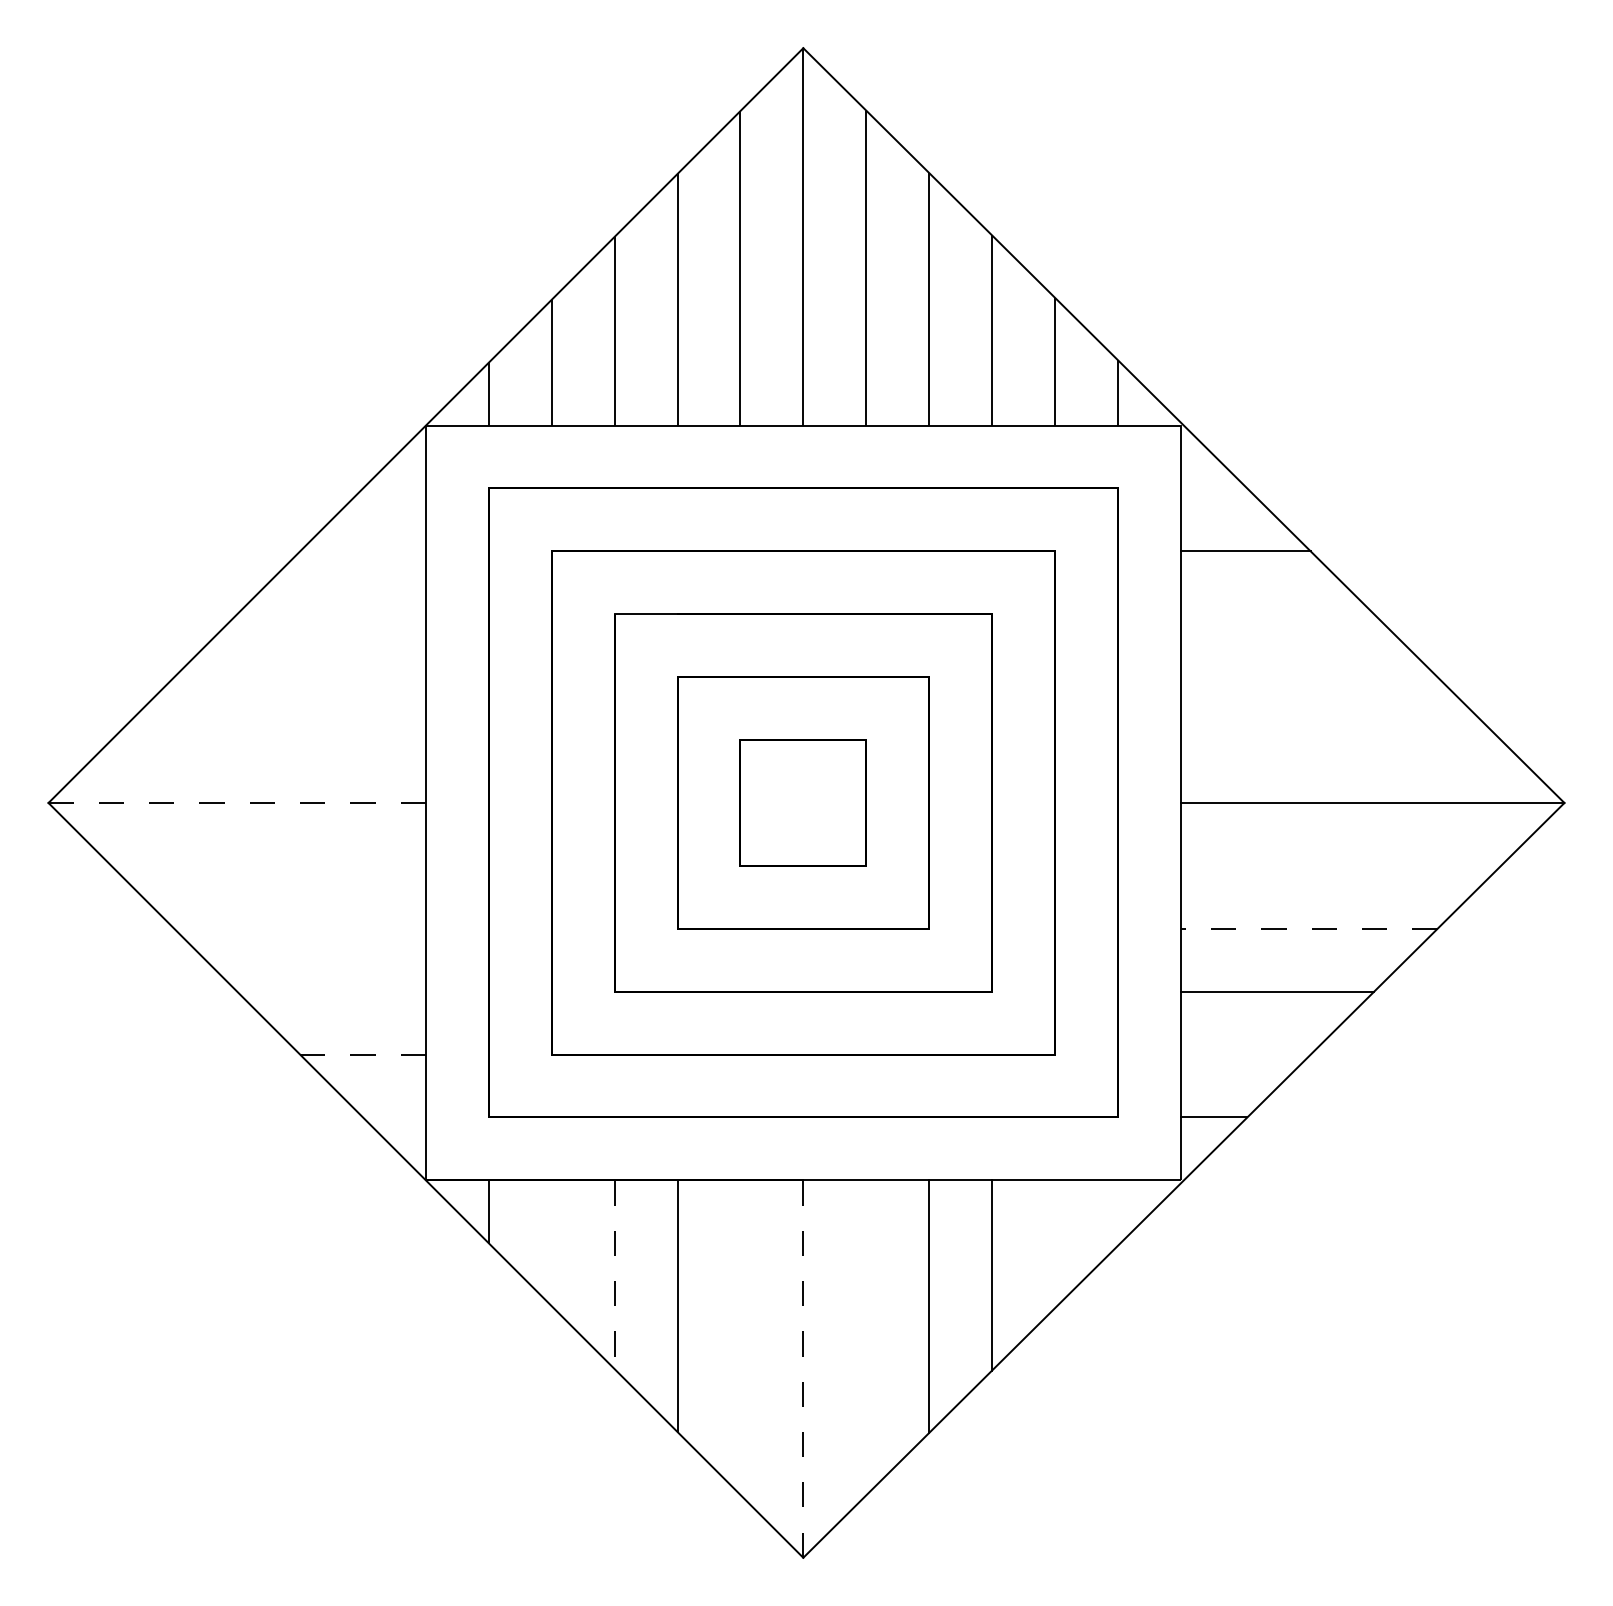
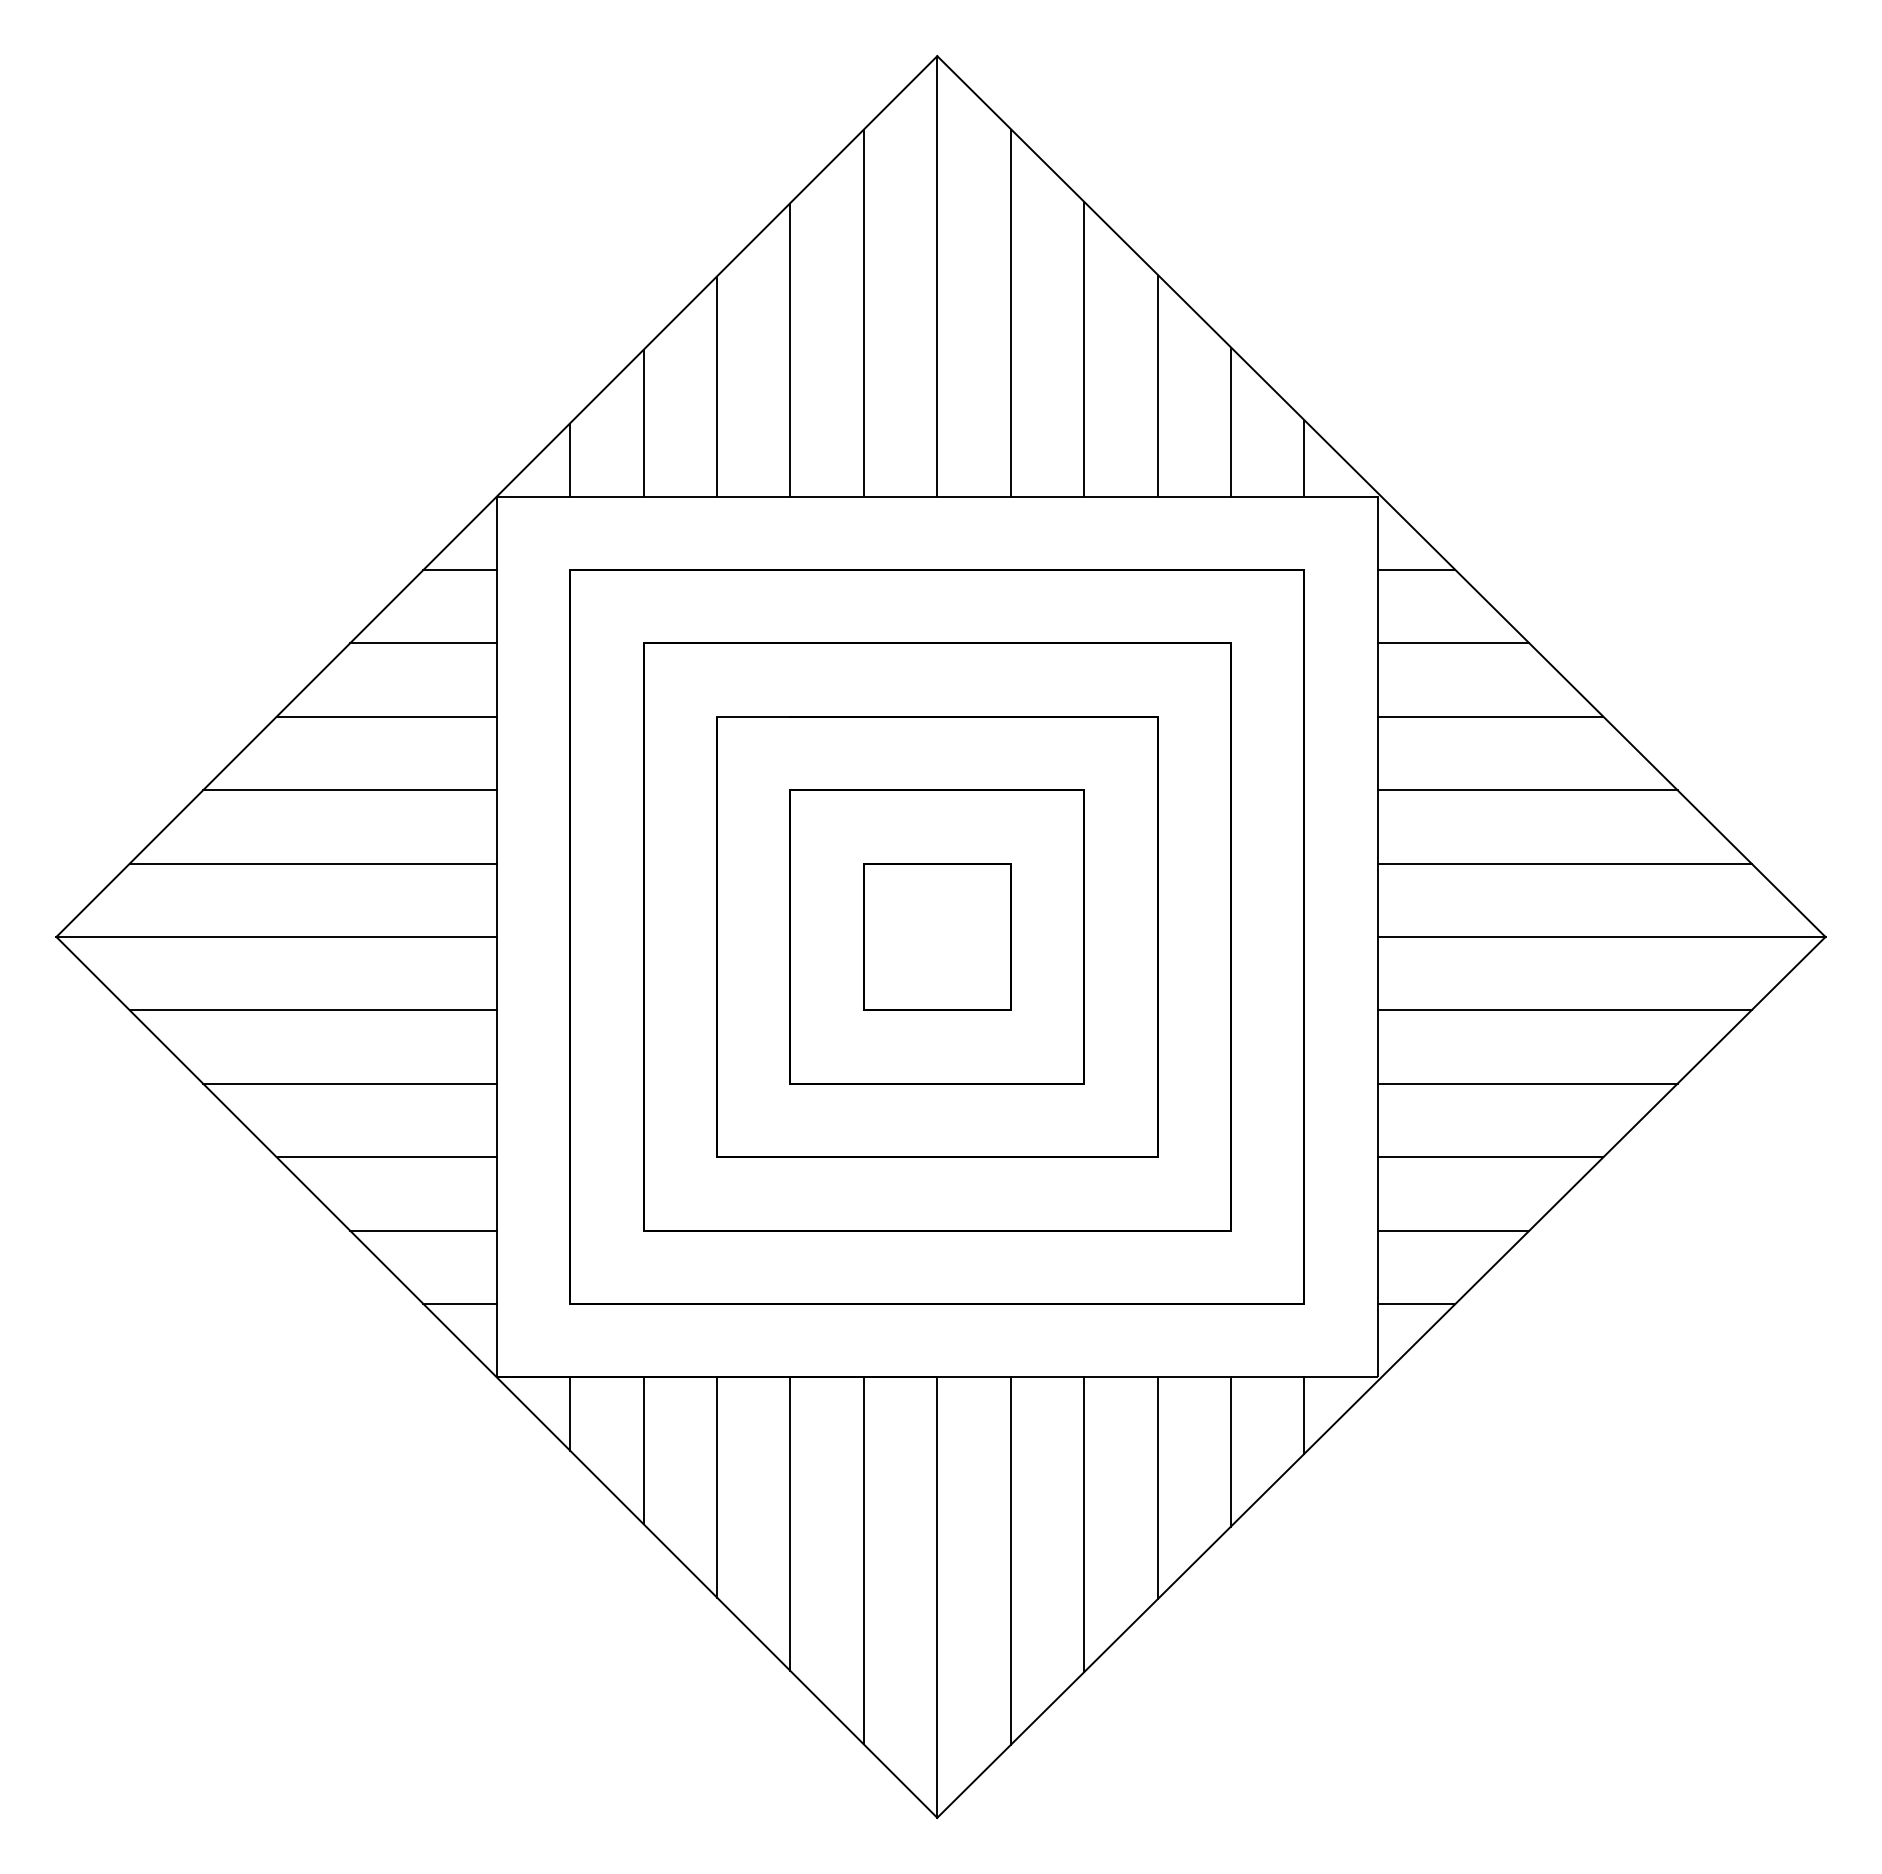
line: (393, 488) -> (459, 569), added
line: (1213, 488) -> (1416, 569), added
line: (363, 551) -> (423, 643), added
line: (331, 614) -> (386, 716), added
line: (1277, 614) -> (1490, 716), added
line: (299, 677) -> (349, 790), added
line: (1309, 677) -> (1527, 790), added
line: (267, 740) -> (312, 863), added
line: (1340, 740) -> (1564, 863), added
line: (237, 803) -> (276, 937), dashed -> solid
line: (267, 865) -> (312, 1010), added
line: (1340, 865) -> (1564, 1010), added
line: (299, 928) -> (349, 1083), added
line: (1309, 928) -> (1527, 1083), dashed -> solid
line: (331, 991) -> (386, 1157), added
line: (362, 1054) -> (422, 1230), dashed -> solid
line: (1245, 1054) -> (1453, 1230), added
line: (393, 1117) -> (459, 1304), added
line: (1117, 1213) -> (1304, 1415), added
line: (551, 1243) -> (643, 1450), added
line: (1054, 1243) -> (1230, 1451), added
line: (614, 1275) -> (717, 1488), dashed -> solid
line: (740, 1337) -> (863, 1560), added
line: (866, 1338) -> (1010, 1561), added
line: (803, 1369) -> (937, 1598), dashed -> solid

